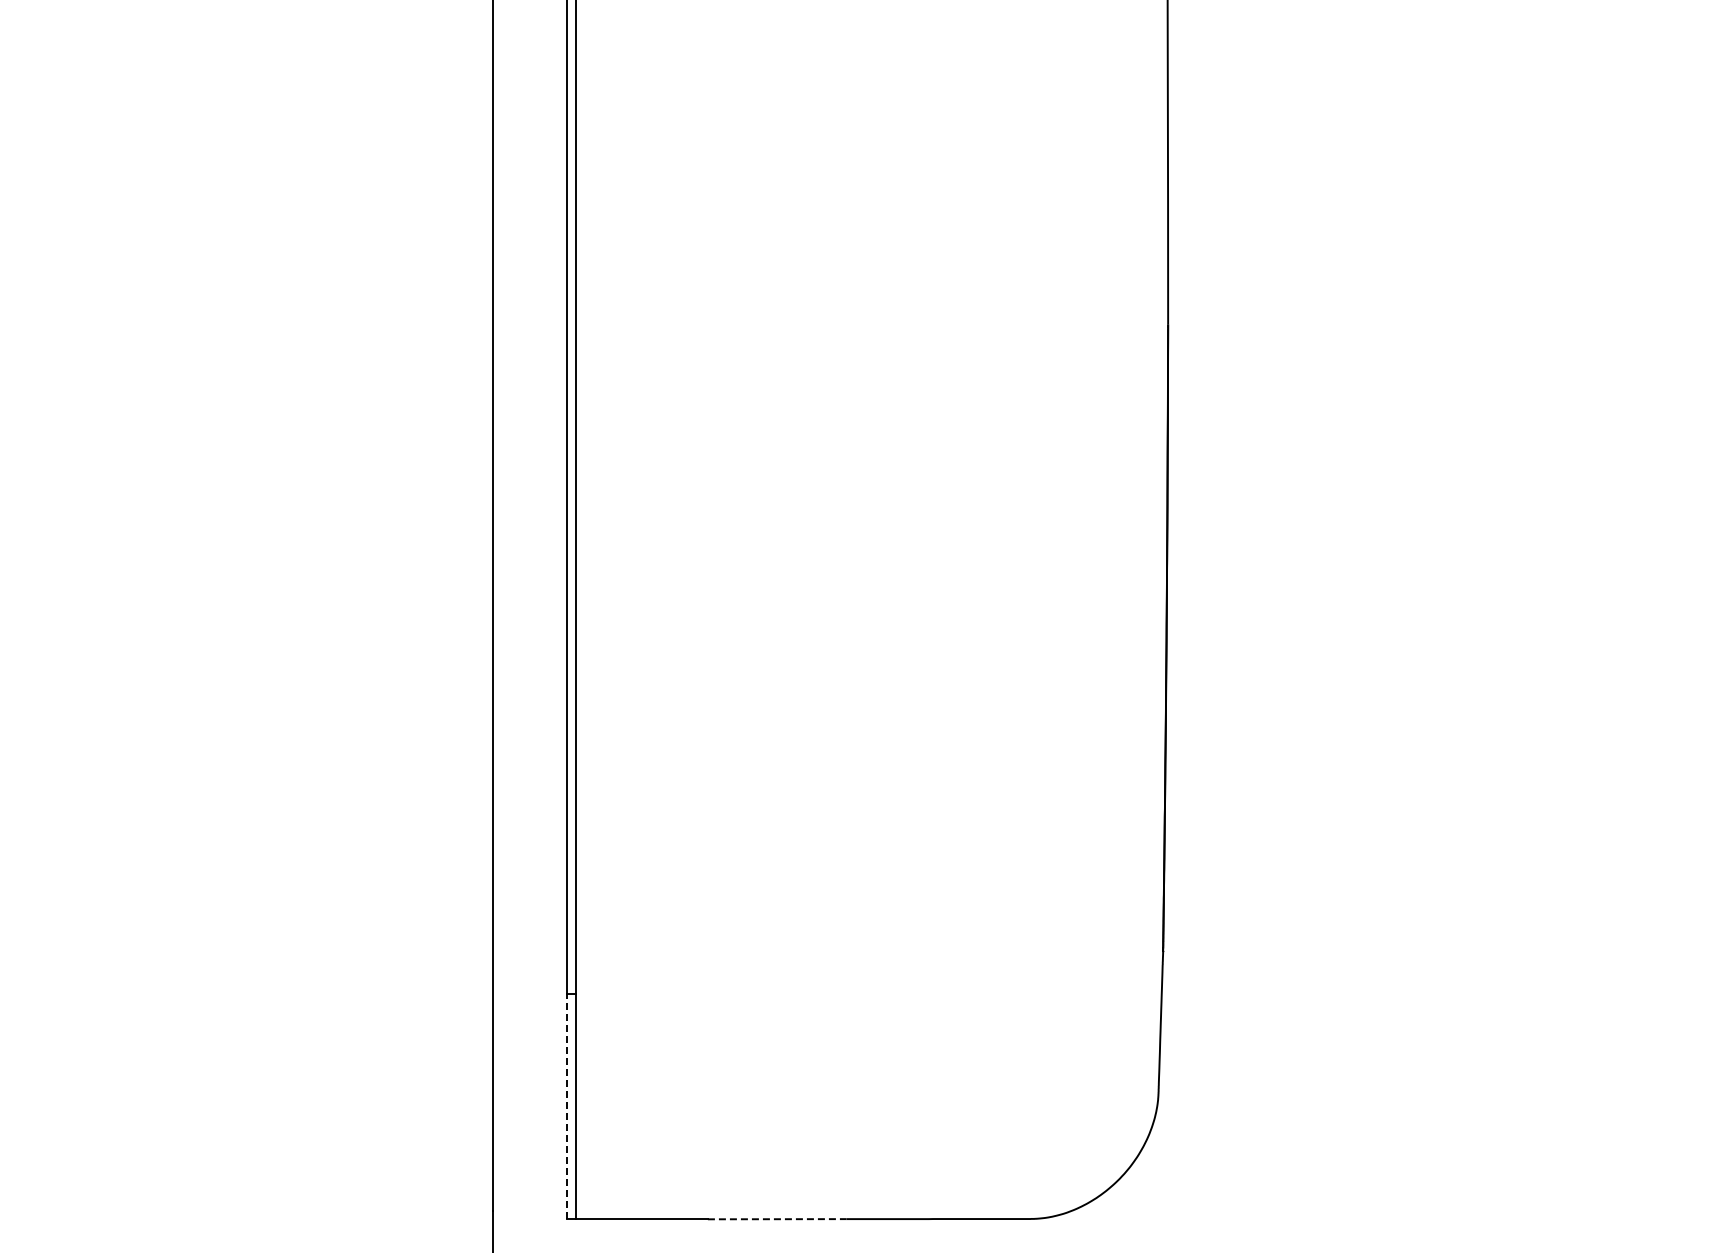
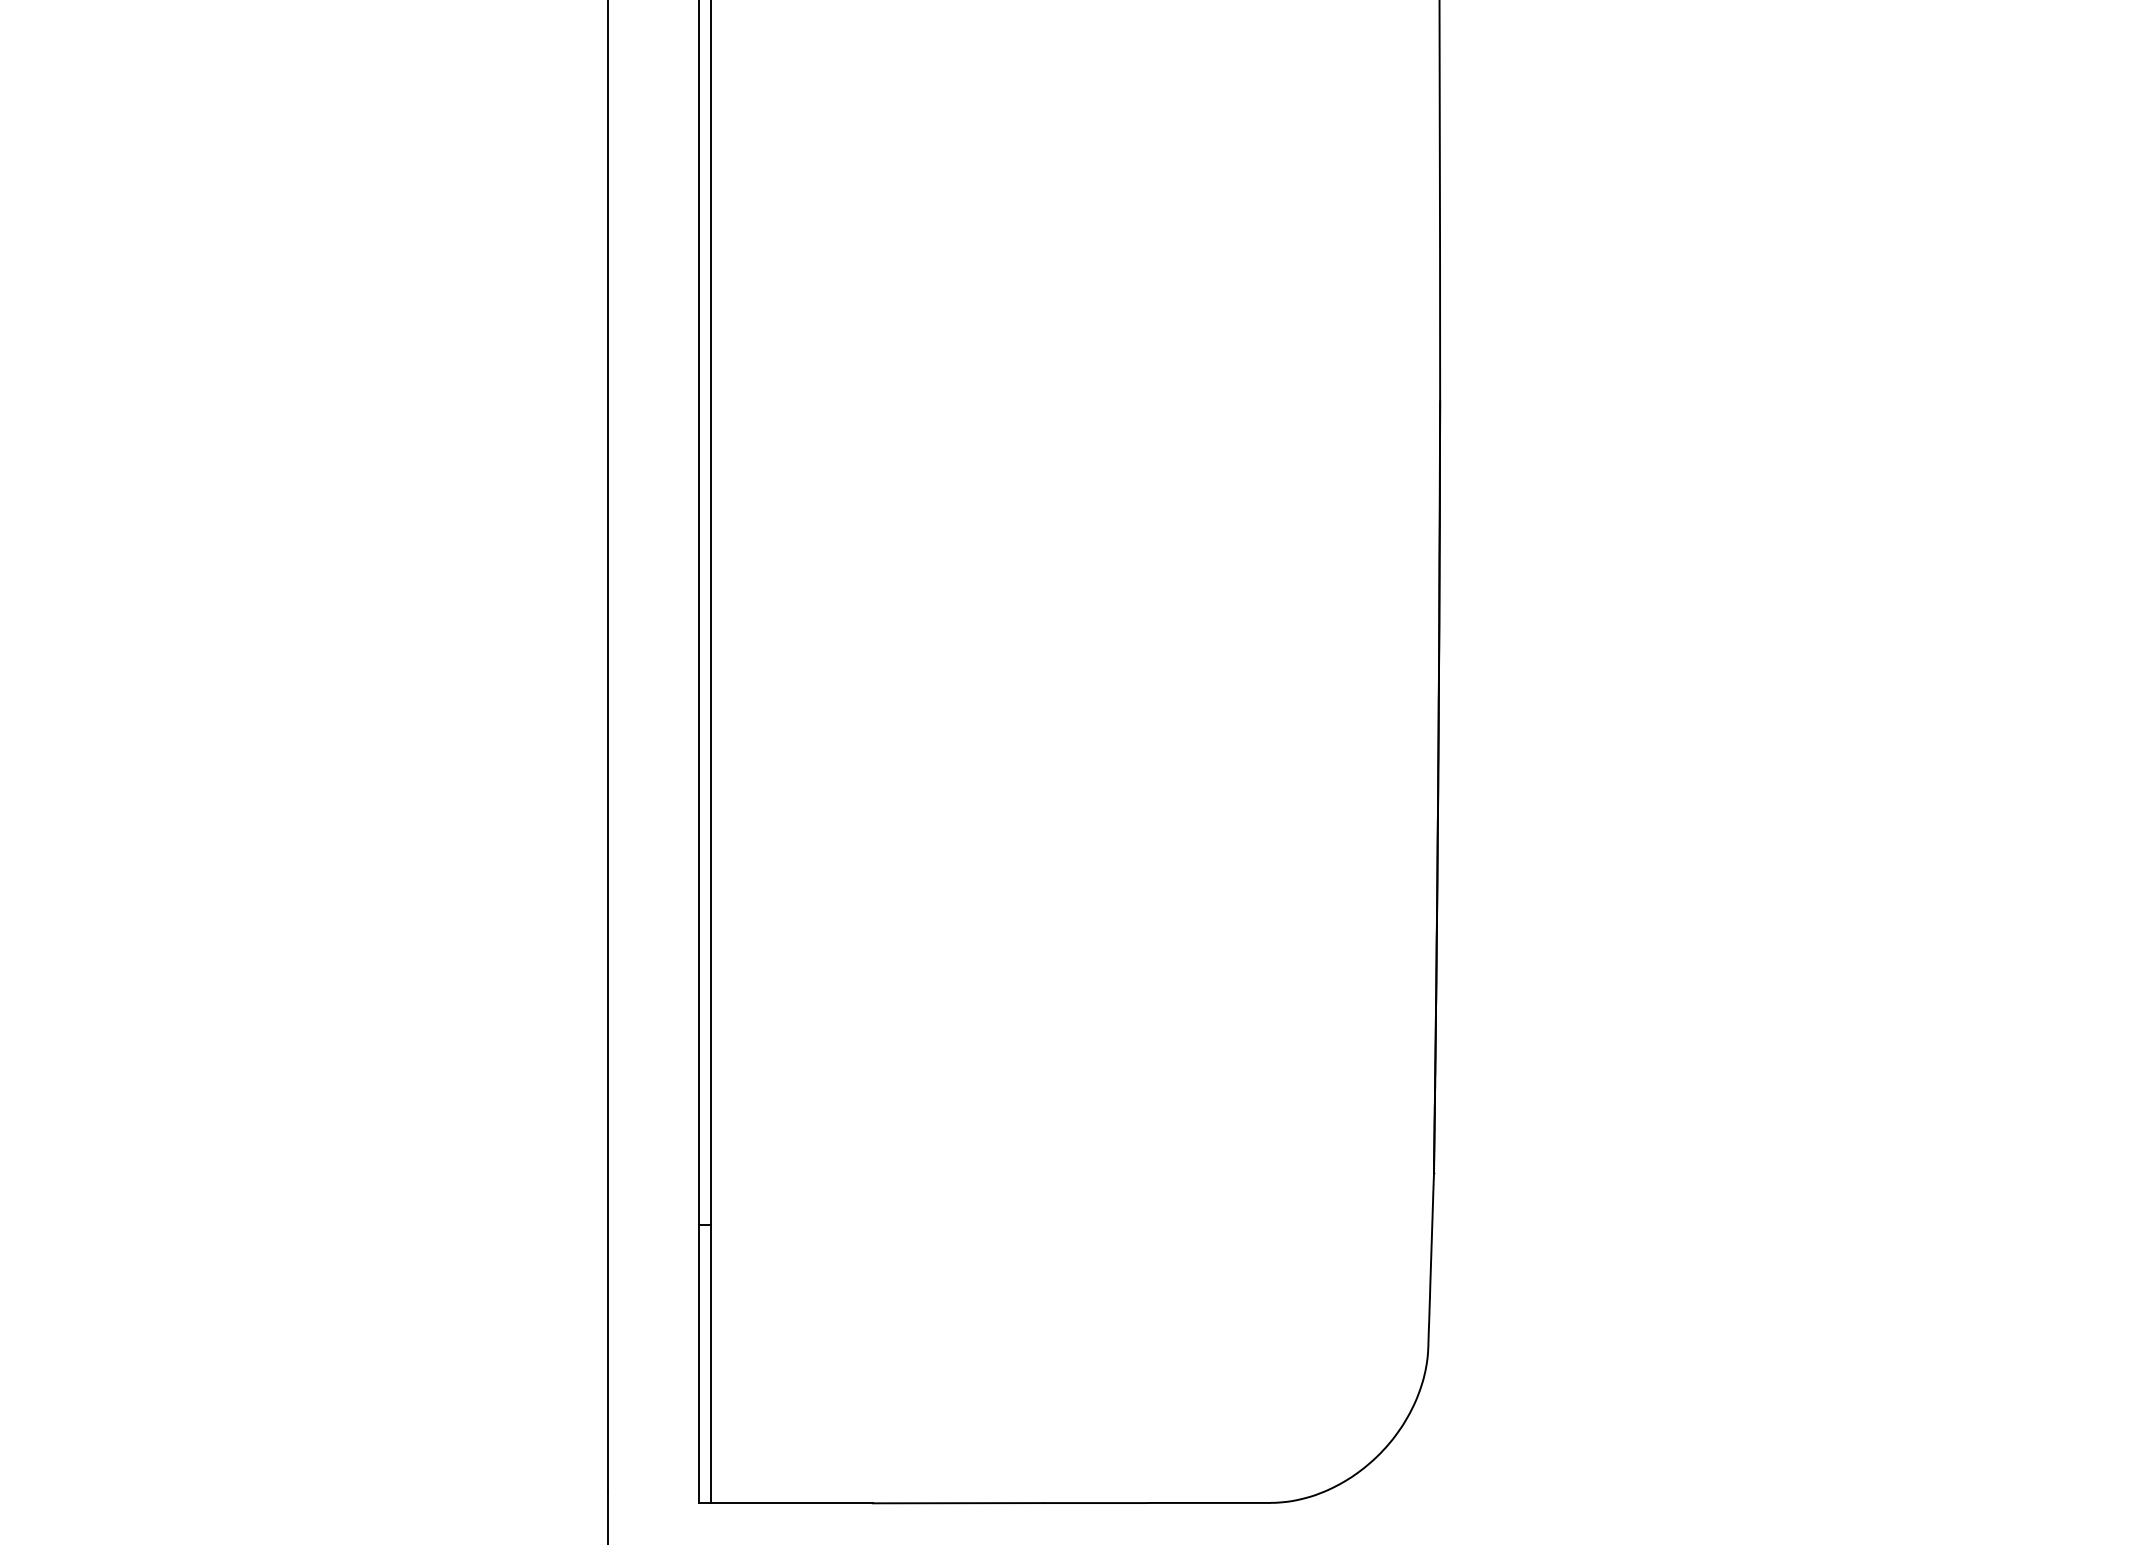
line: (566, 1106) -> (698, 1364), dashed -> solid
line: (777, 1219) -> (958, 1503), dashed -> solid

